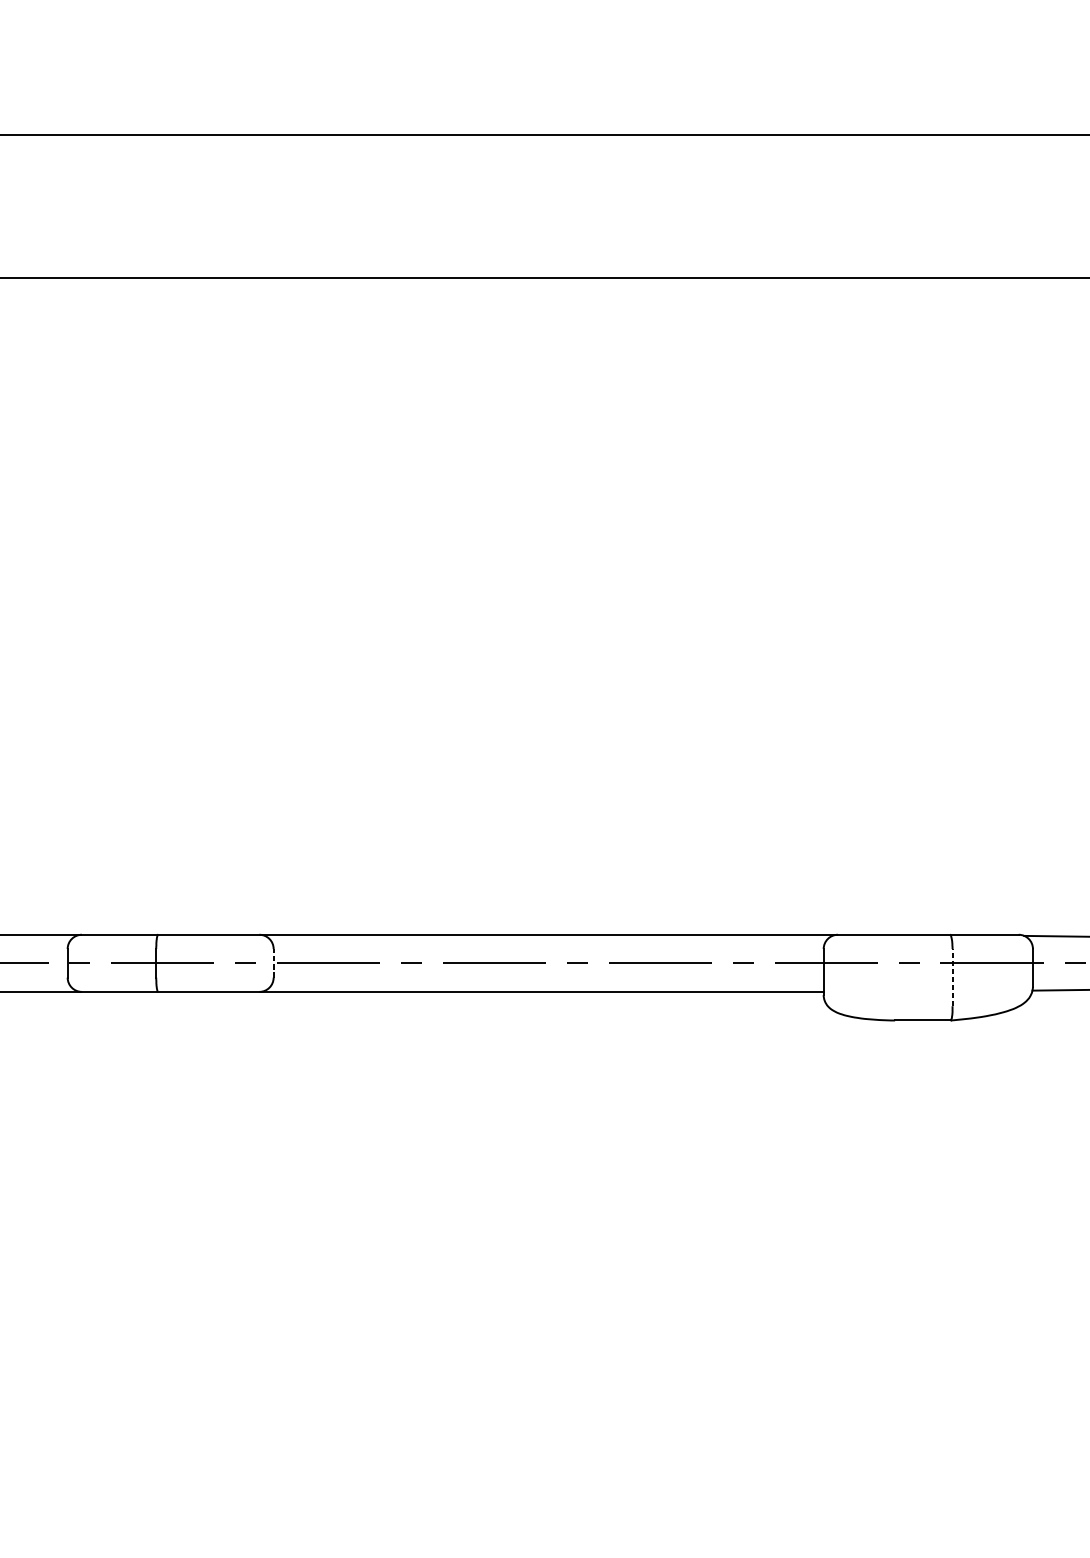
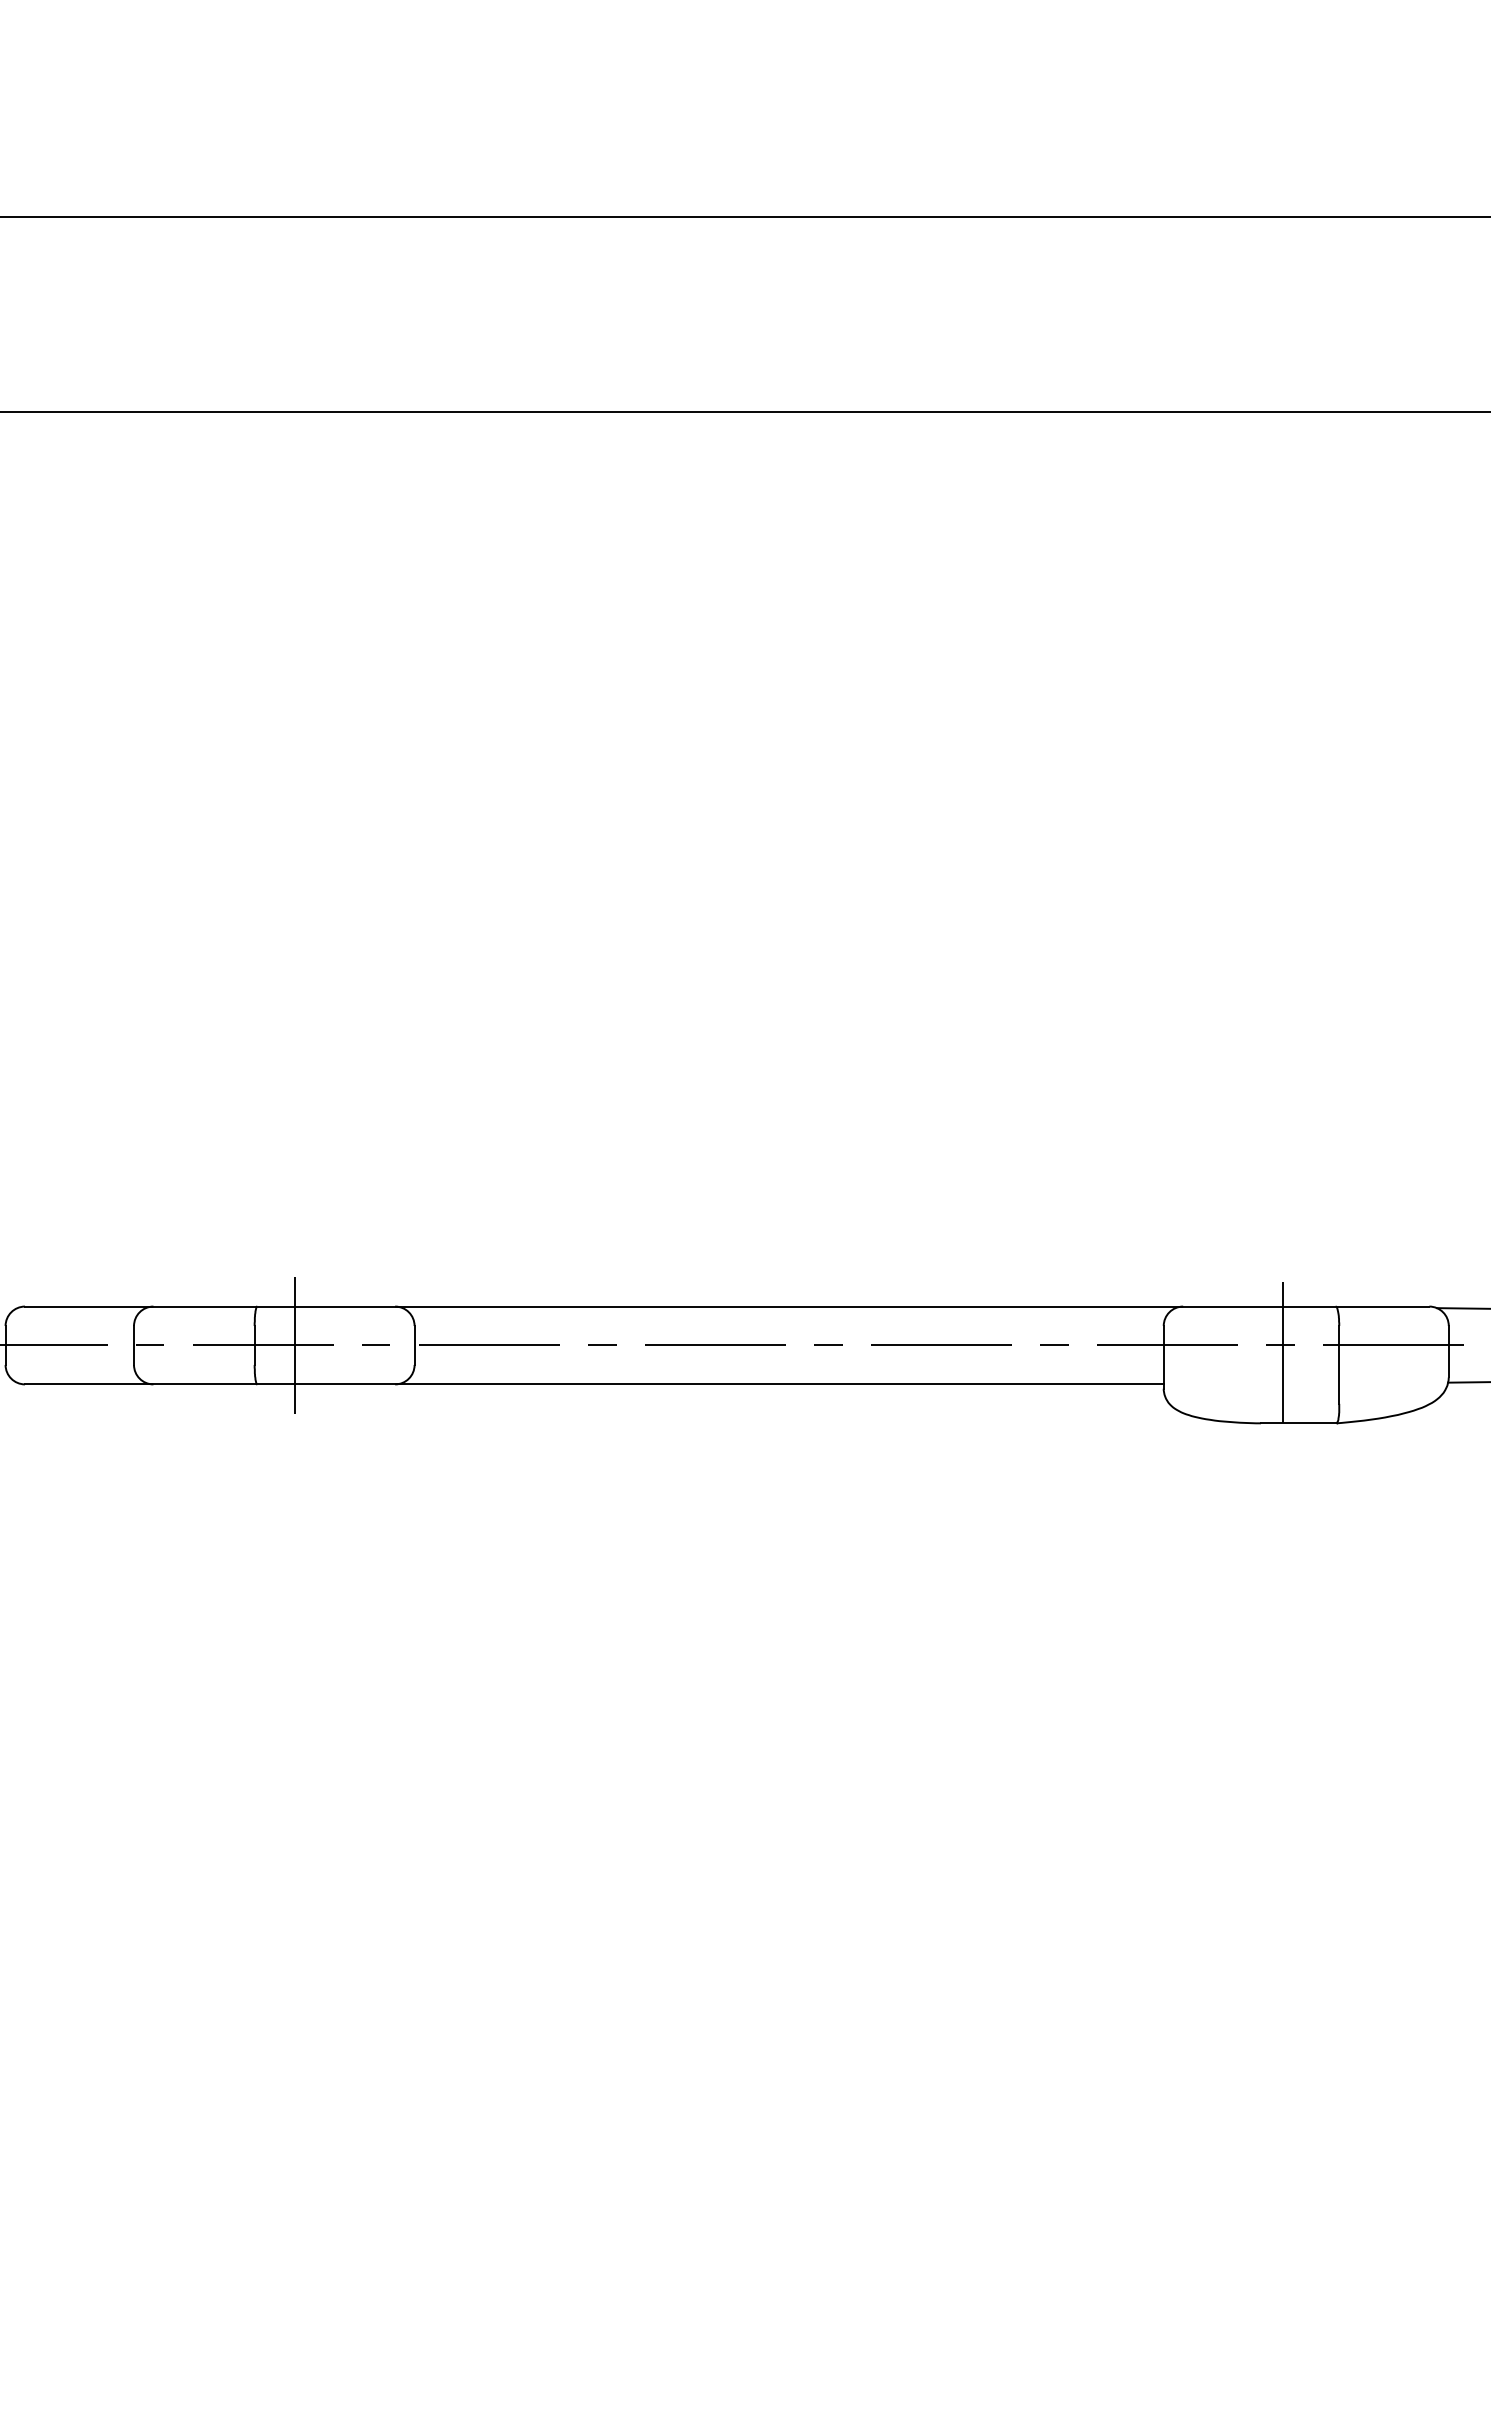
line: (185, 963) -> (294, 1345), added
line: (273, 963) -> (414, 1345), dashed -> solid
line: (911, 967) -> (1283, 1350), added
line: (952, 977) -> (1339, 1364), dashed -> solid

